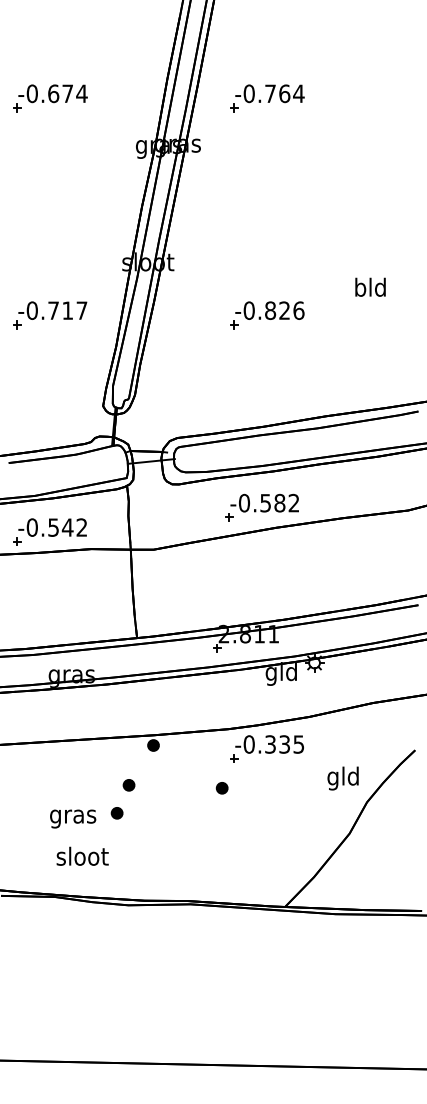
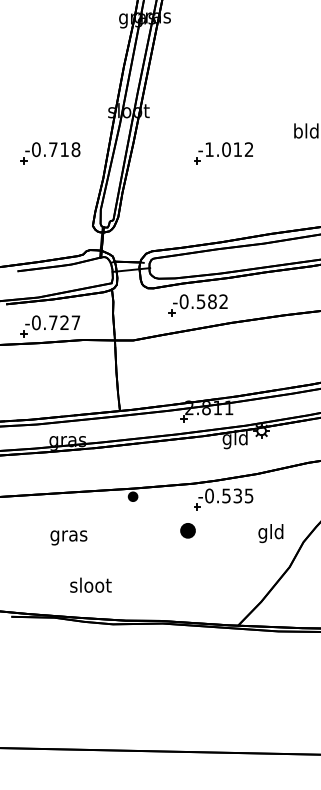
text: (81, 310) -> (75, 149), -0.717 -> -0.718
text: (273, 310) -> (228, 149), -0.826 -> -1.012
part: (261, 507) -> (197, 305), moved
text: (67, 527) -> (64, 322), -0.542 -> -0.727
text: (270, 744) -> (226, 495), -0.335 -> -0.535
text: (342, 778) -> (270, 533), moved
part: (128, 785) -> (113, 528), removed
part: (221, 788) -> (187, 531), size x1.6
part: (116, 813) -> (103, 551), removed
text: (73, 818) -> (69, 537), moved
text: (82, 855) -> (90, 584), moved

